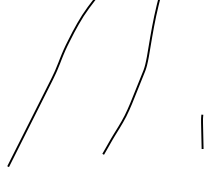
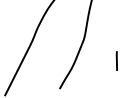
line: (201, 130) -> (116, 60), moved

